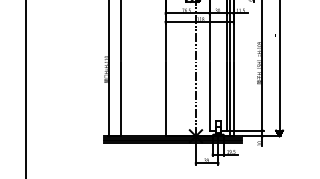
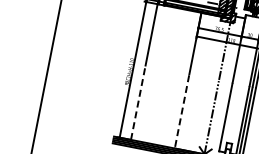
line: (121, 98) -> (138, 102), solid -> dashed
line: (165, 99) -> (181, 112), solid -> dashed

